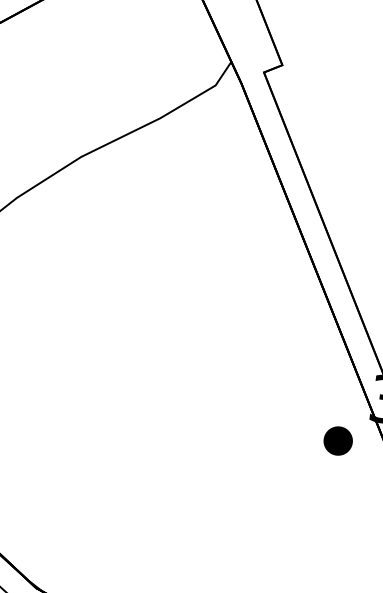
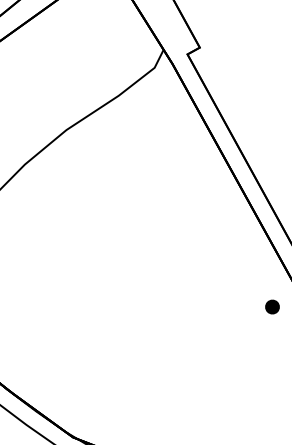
part: (338, 440) -> (272, 306), size x0.71

